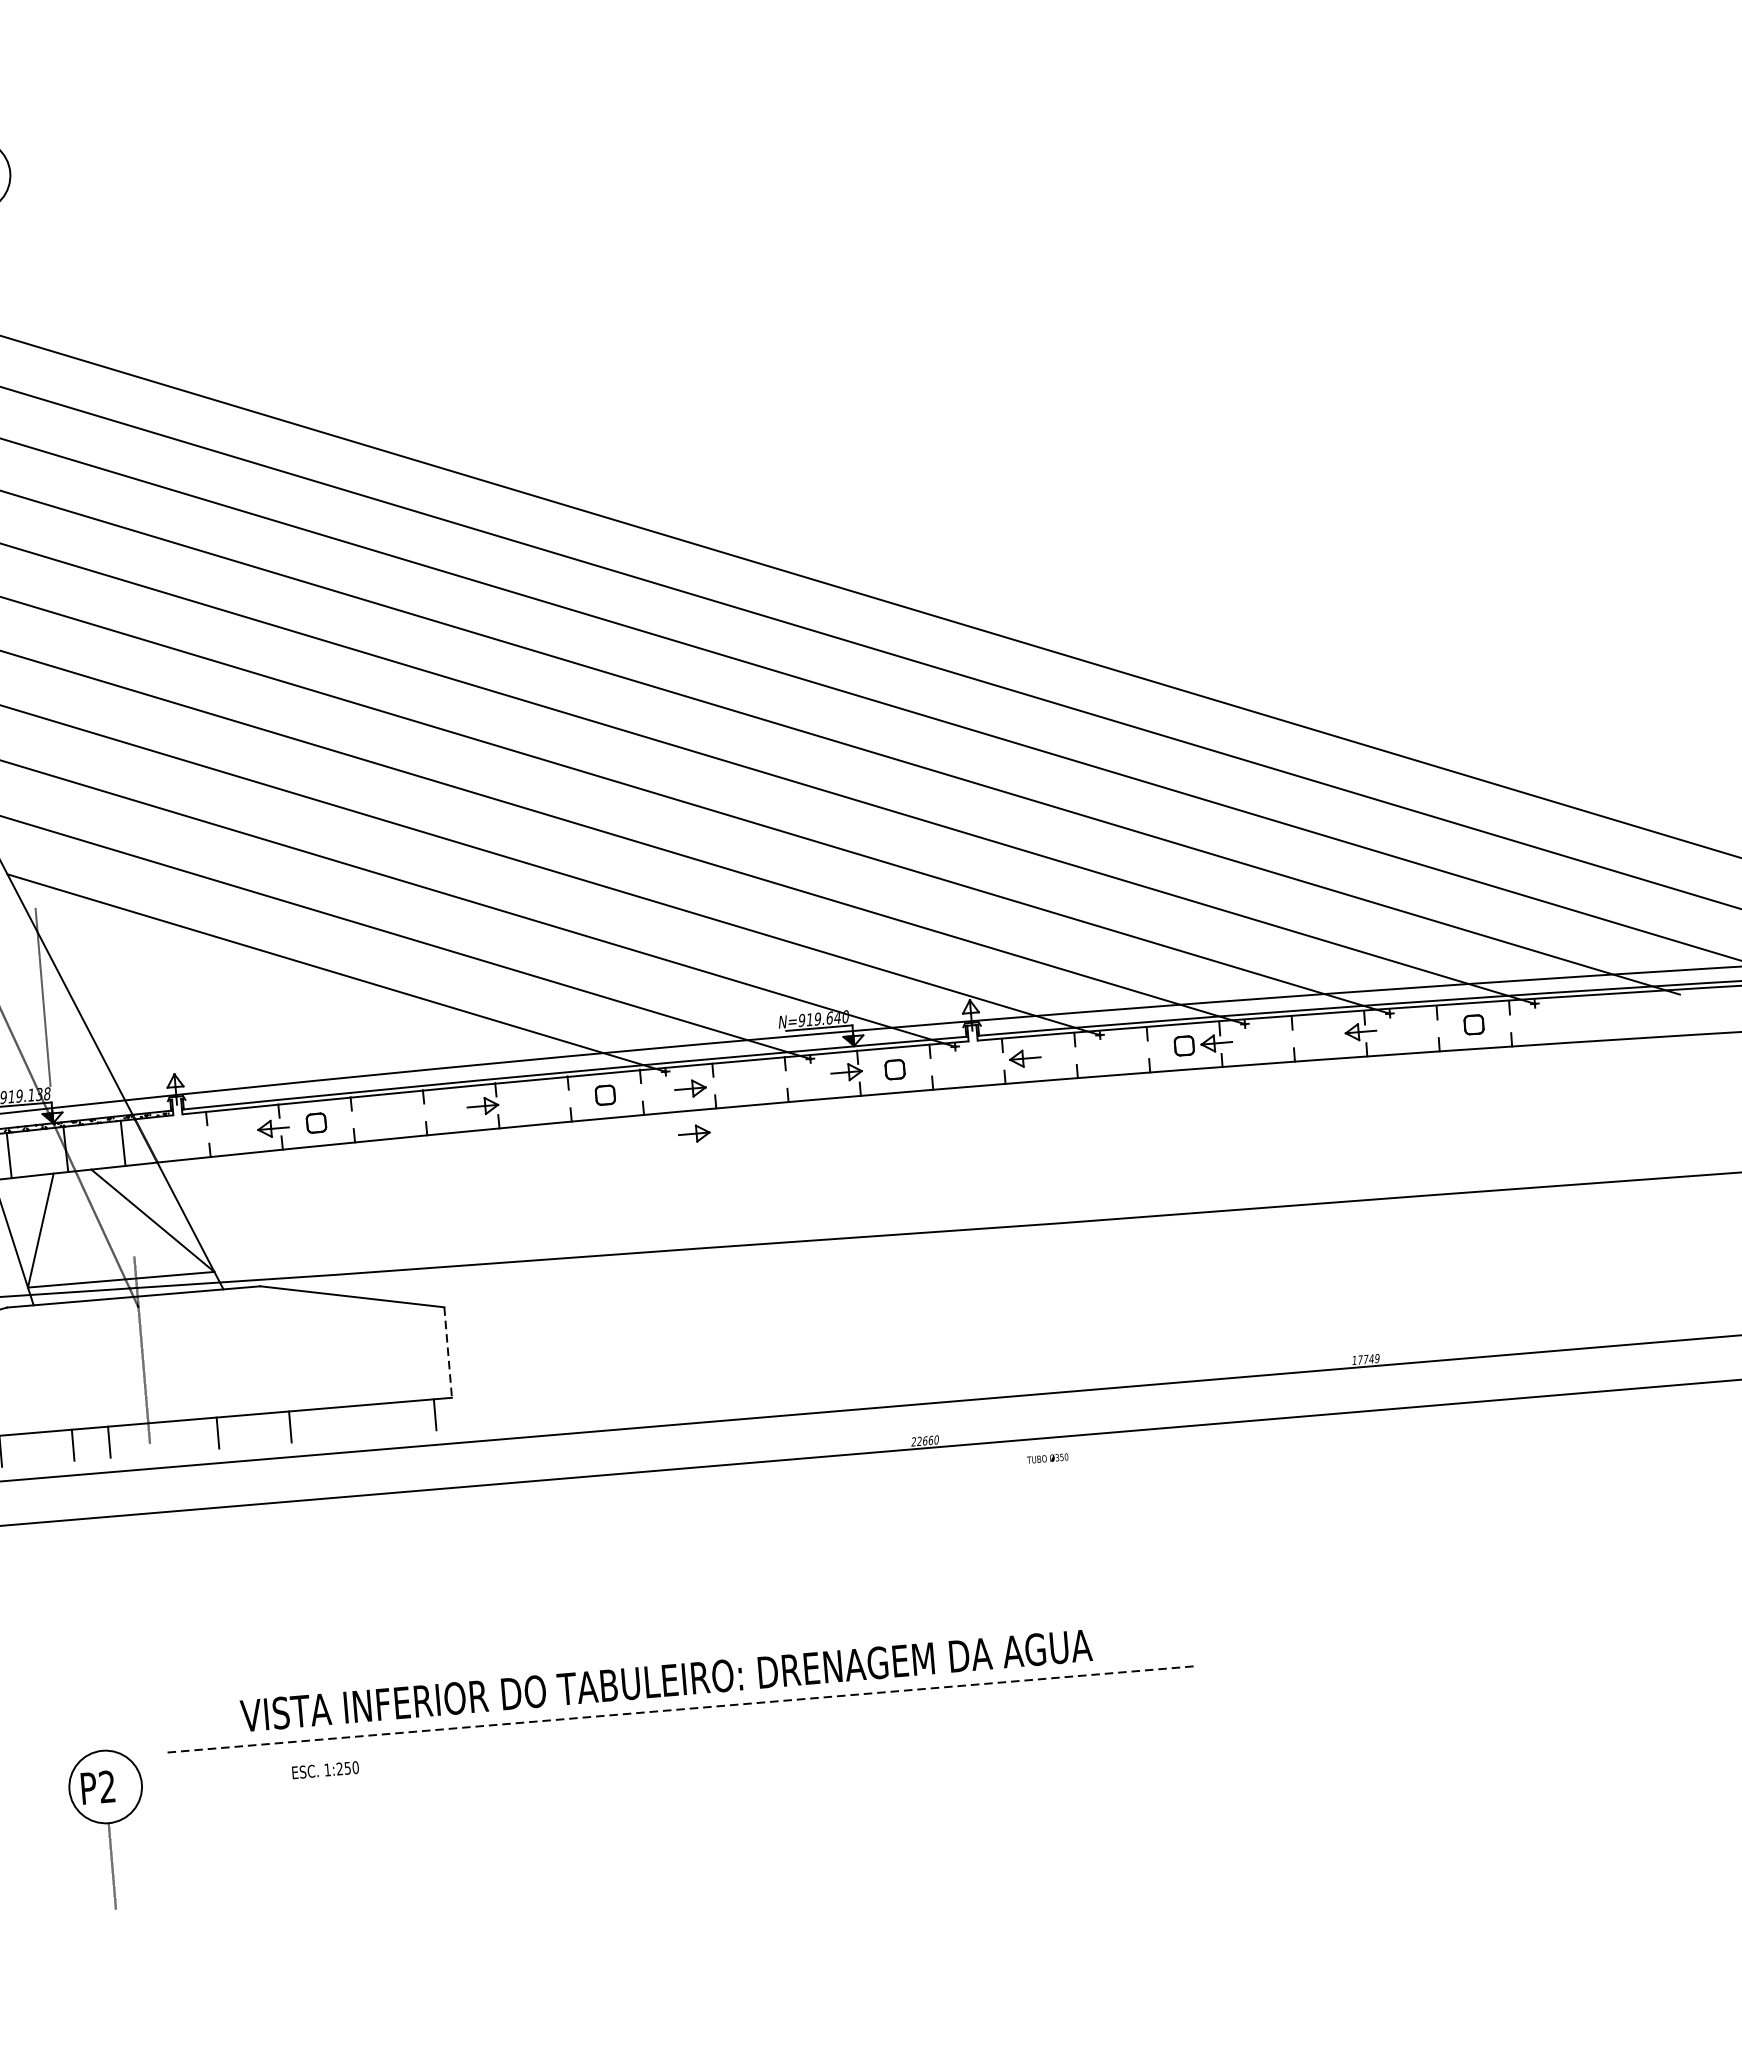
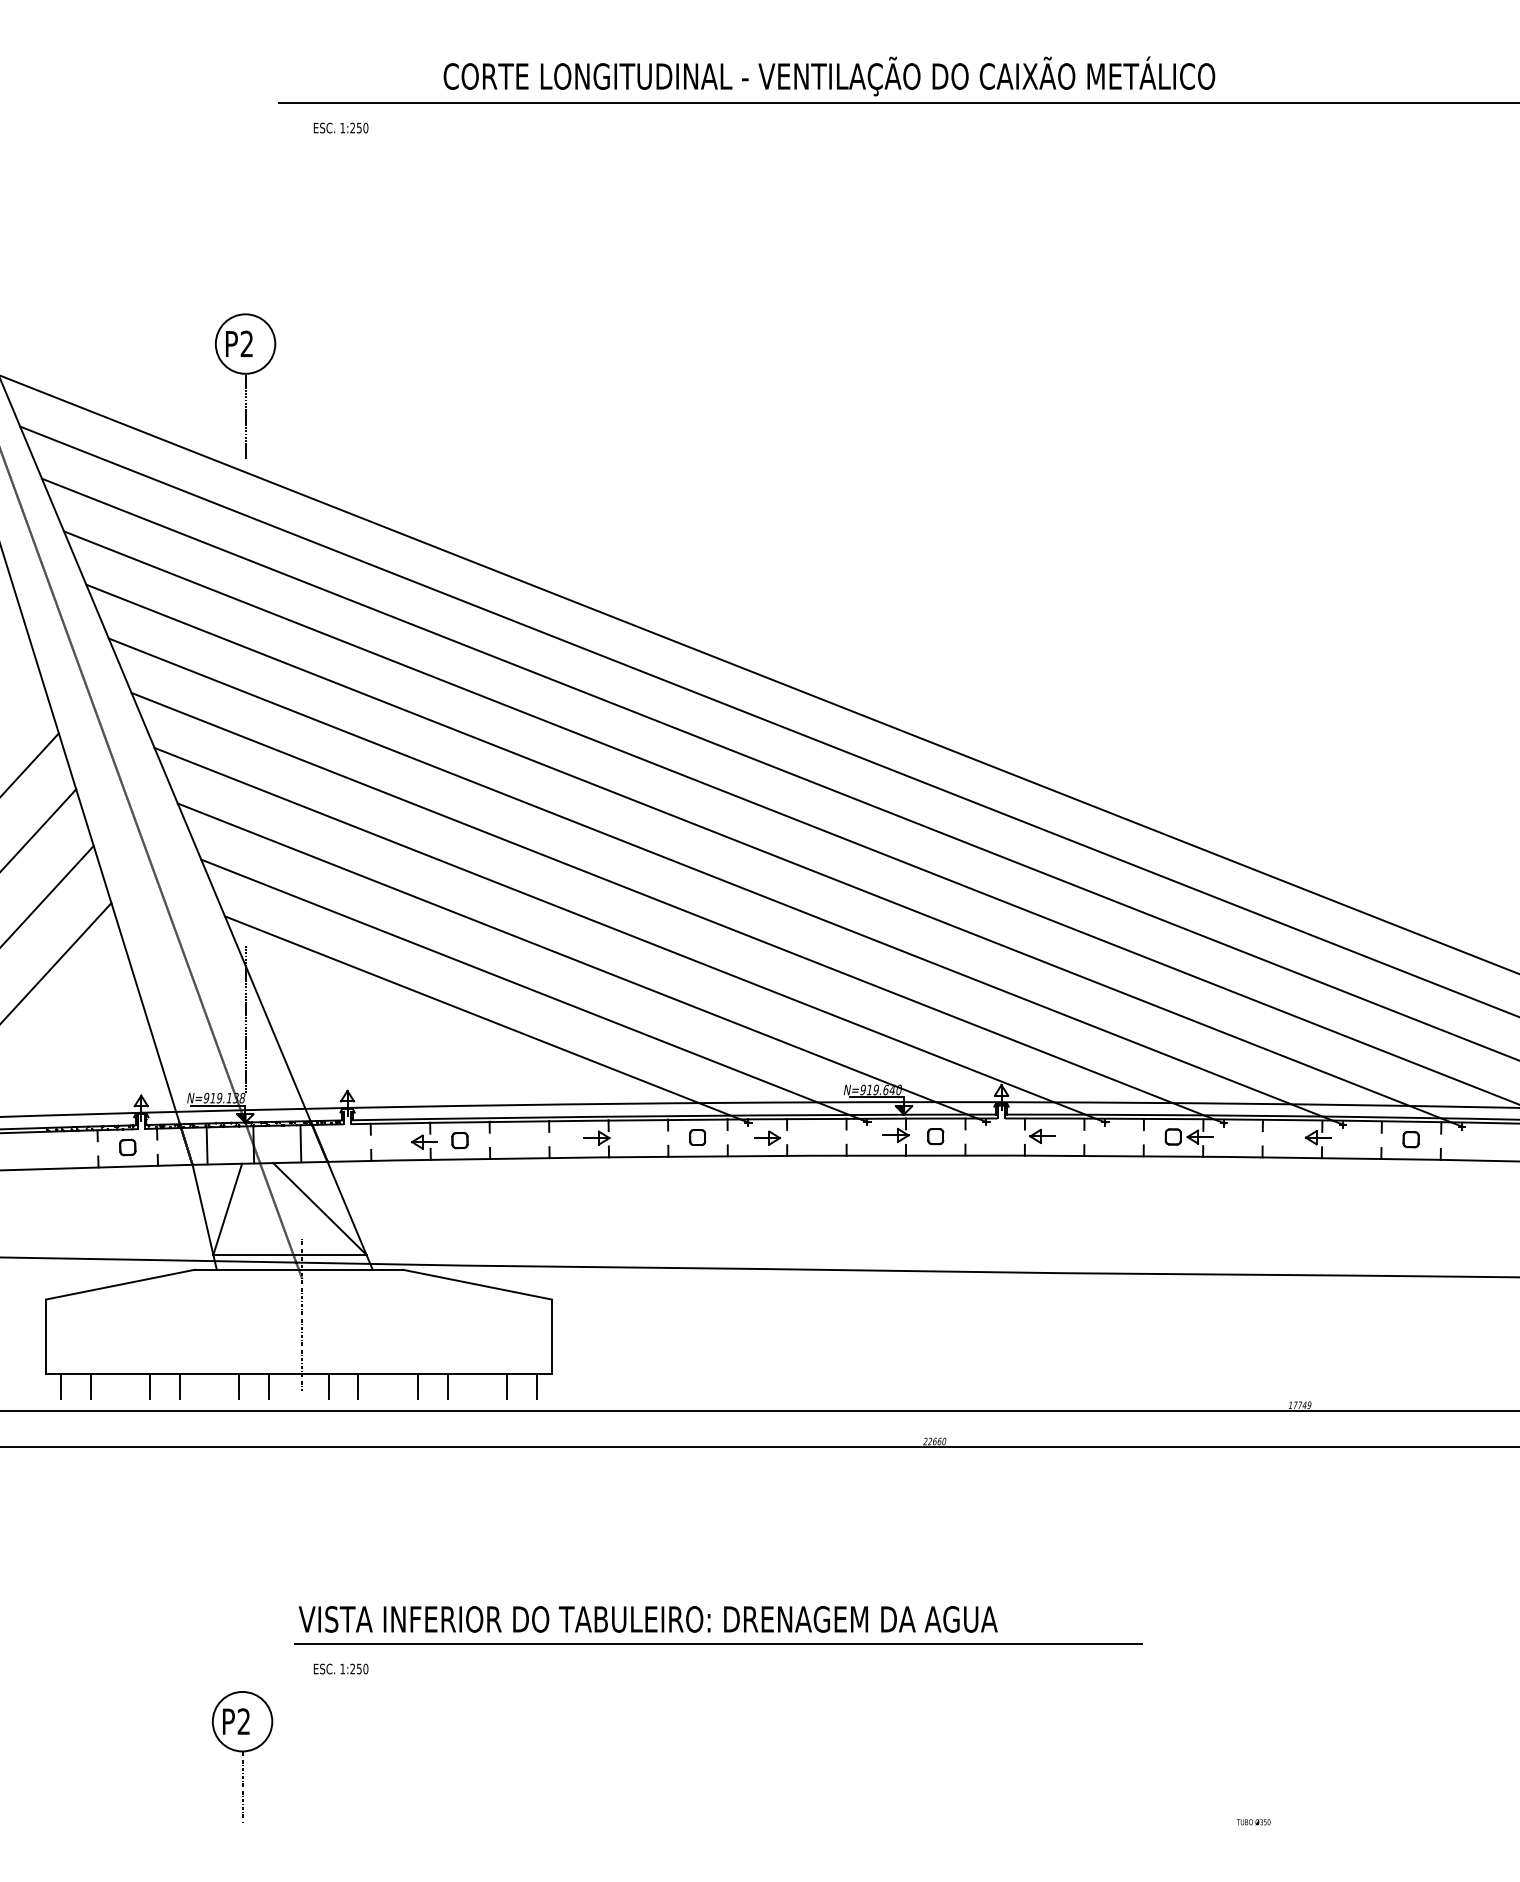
part: (694, 1133) -> (767, 1174), removed
line: (447, 1353) -> (551, 1337), dashed -> solid
line: (399, 1417) -> (507, 1386), added
line: (326, 1423) -> (447, 1386), added
line: (181, 1435) -> (328, 1386), added
text: (1047, 1458) -> (1253, 1822), moved
text: (665, 1680) -> (647, 1619), moved
line: (682, 1708) -> (718, 1643), dashed -> solid
text: (324, 1769) -> (340, 1668), moved
part: (109, 1829) -> (242, 1756), moved

